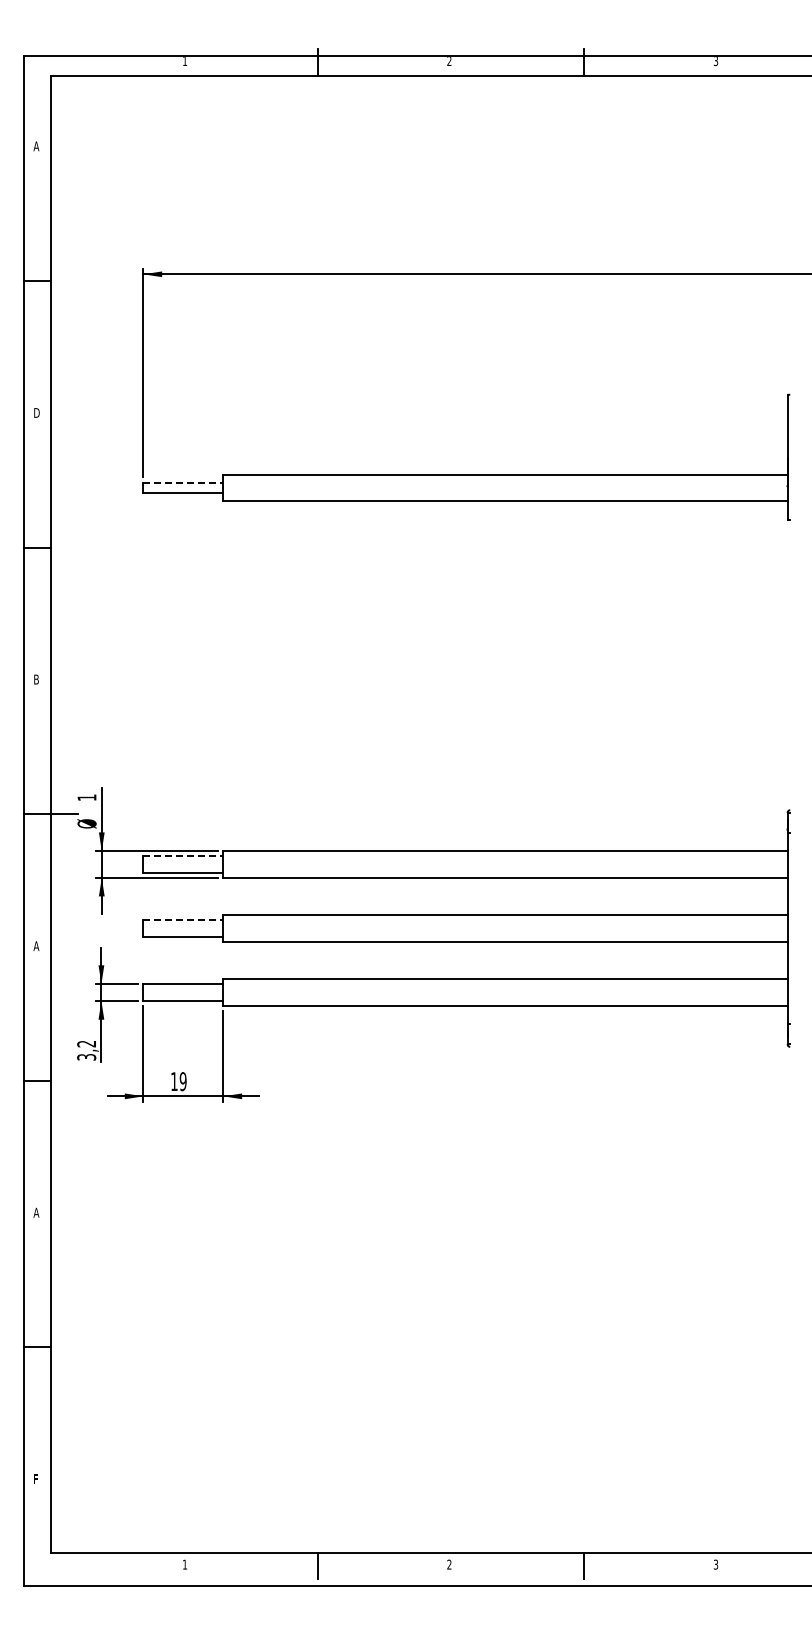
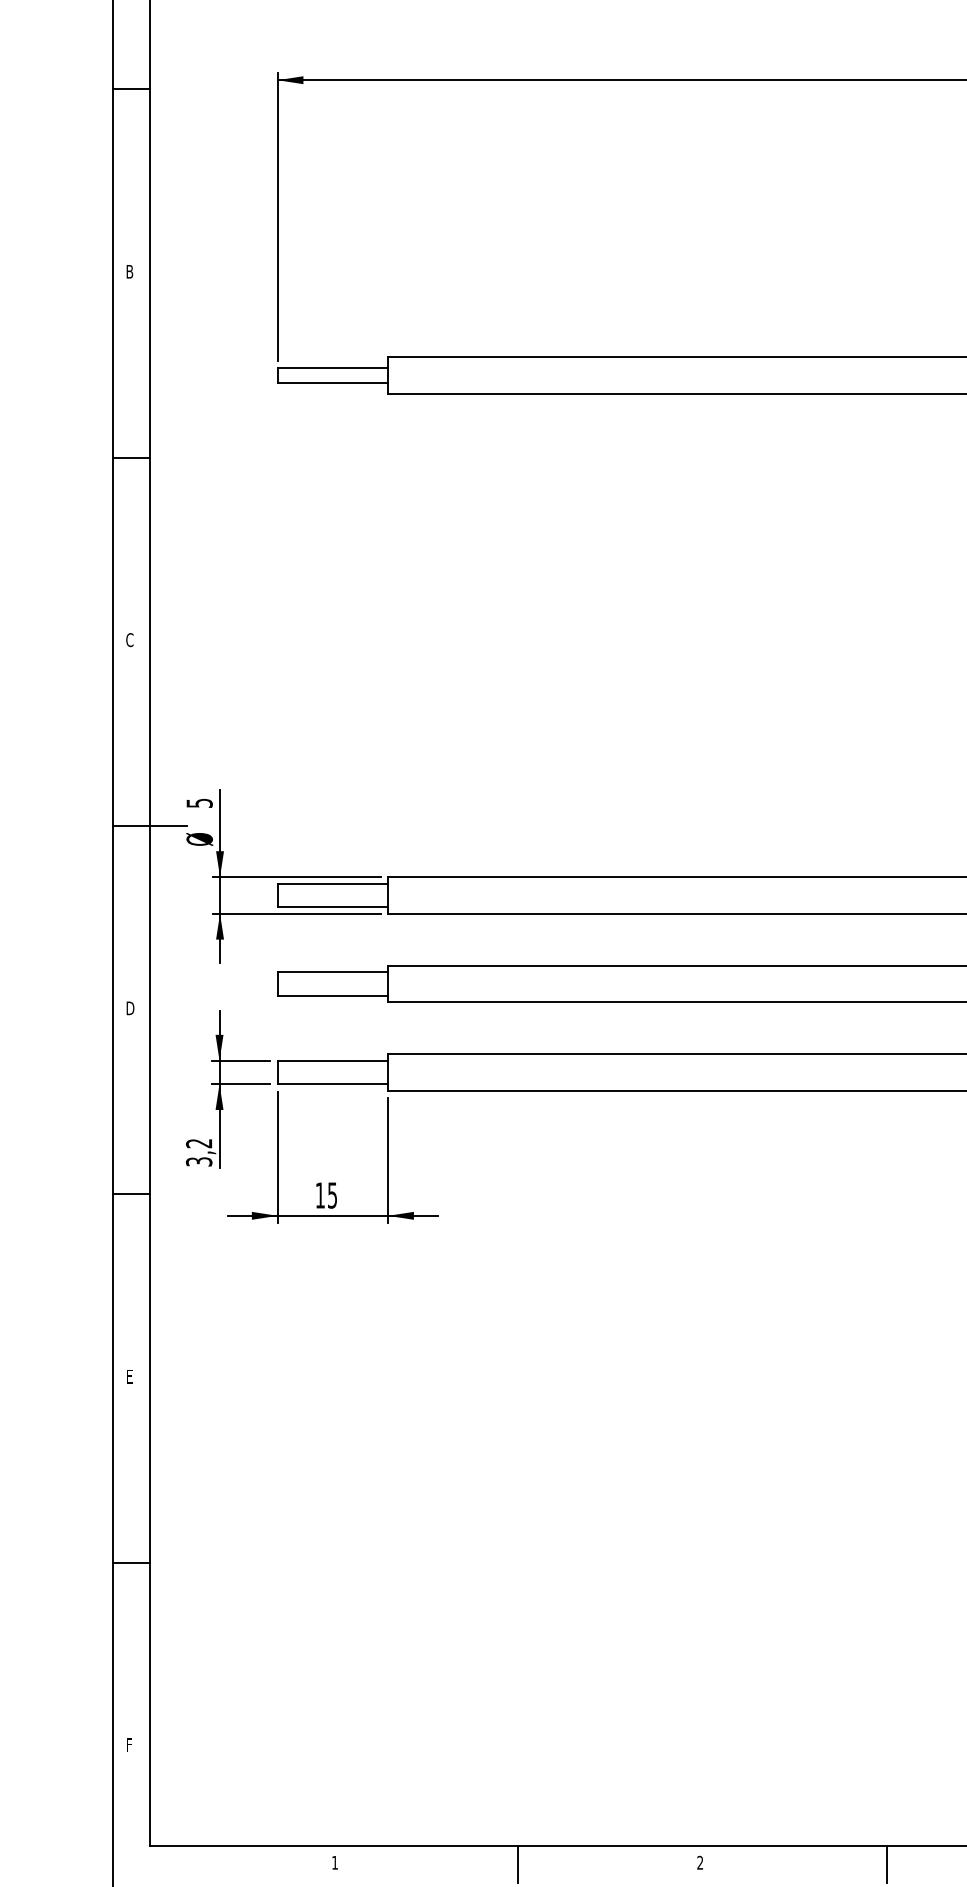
text: (37, 412) -> (131, 271), D -> B
line: (183, 482) -> (332, 367), dashed -> solid
text: (36, 679) -> (129, 639), B -> C
text: (86, 797) -> (198, 802), 1 -> 5
line: (183, 855) -> (332, 883), dashed -> solid
line: (183, 919) -> (332, 971), dashed -> solid
text: (36, 946) -> (129, 1008), A -> D
text: (182, 1081) -> (331, 1195), 19 -> 15
text: (36, 1212) -> (129, 1376), A -> E

